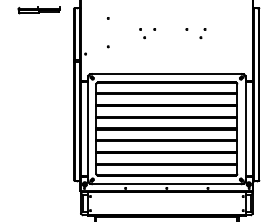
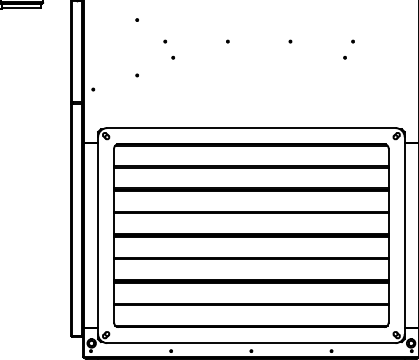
part: (142, 33) -> (168, 49), moved
part: (202, 33) -> (348, 49), moved

